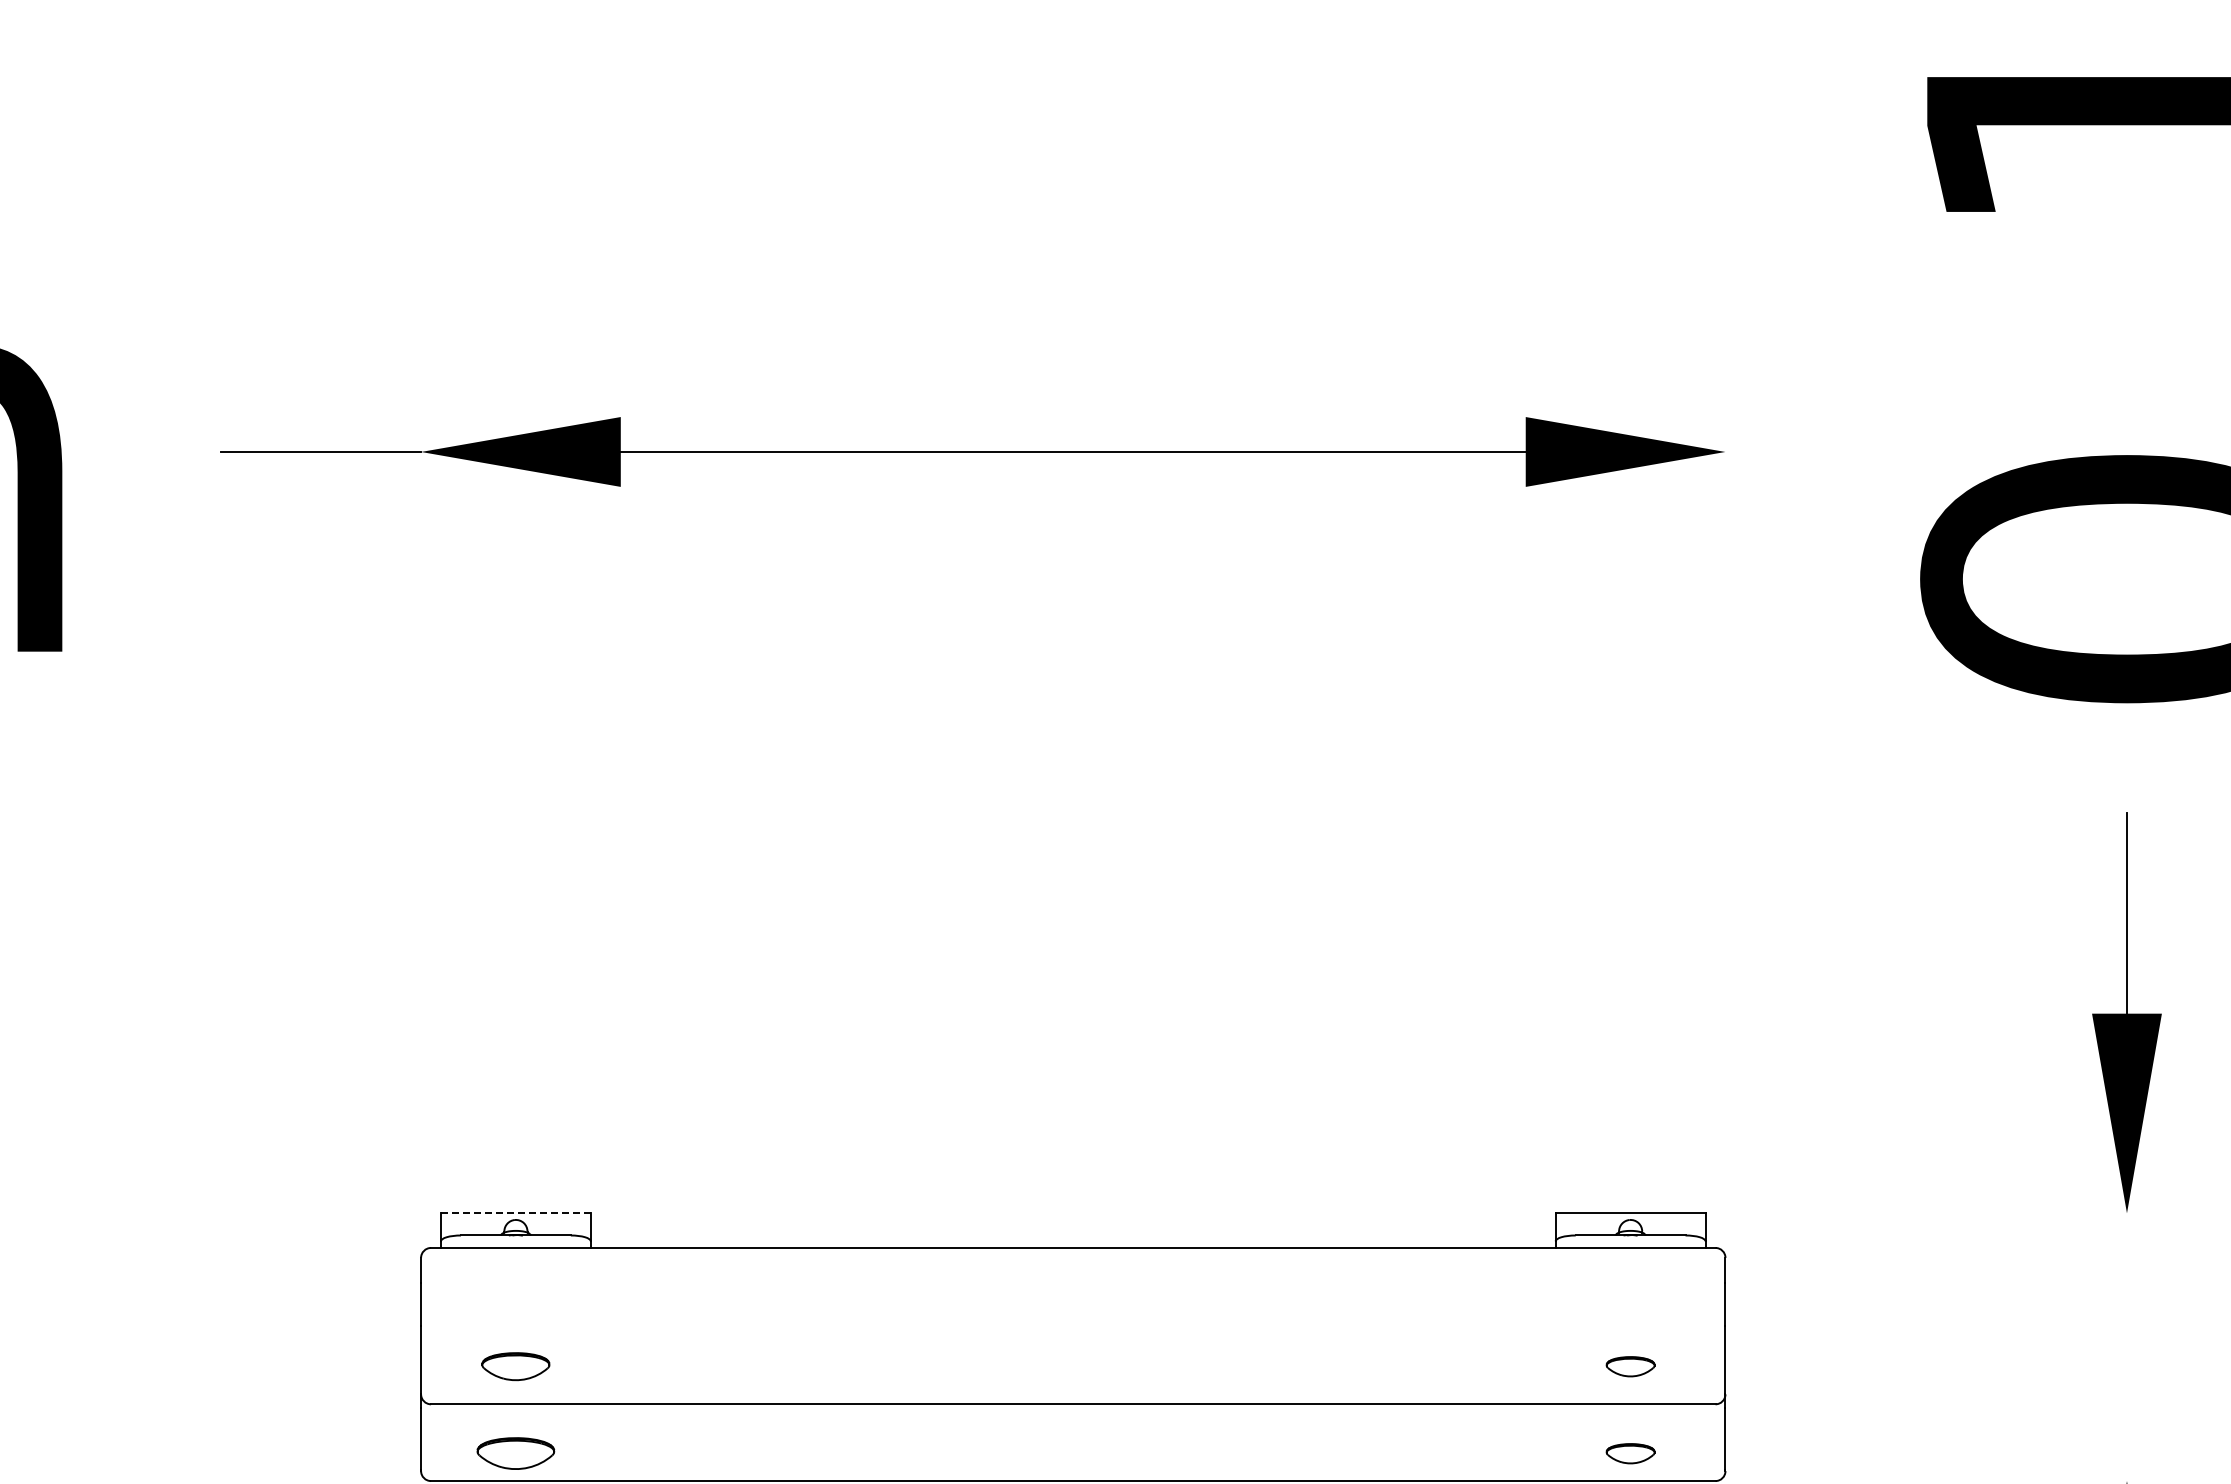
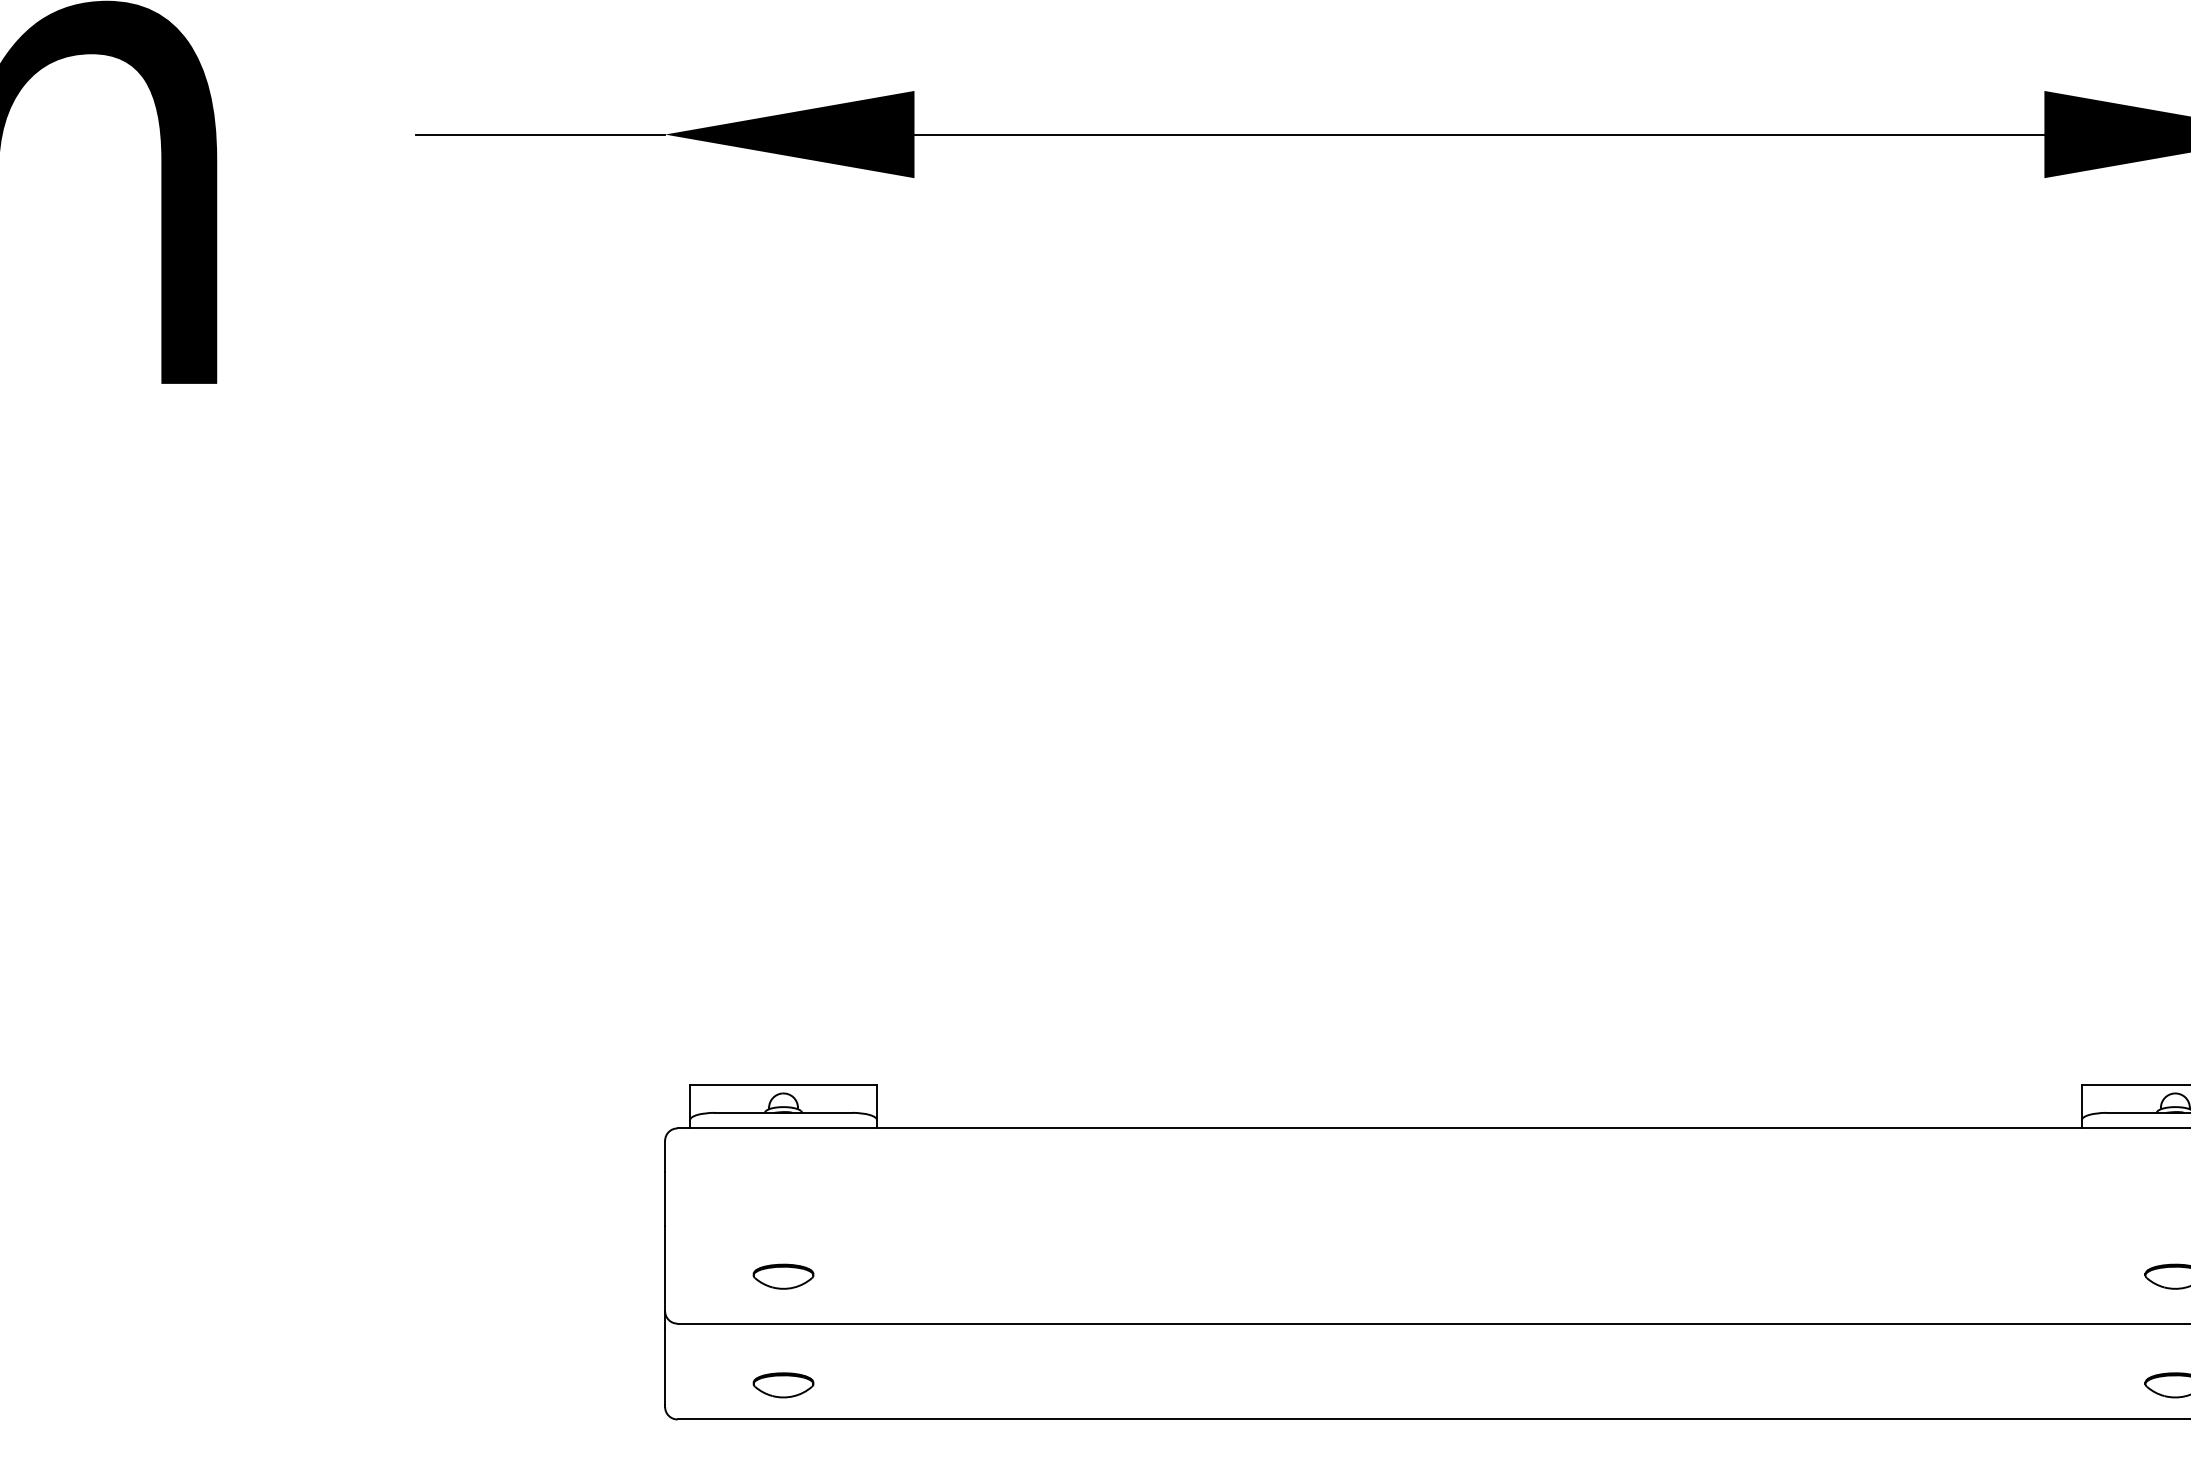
line: (515, 1213) -> (783, 1085), dashed -> solid
part: (515, 1366) -> (783, 1276), size x0.71
part: (515, 1453) -> (783, 1385), size x0.62

